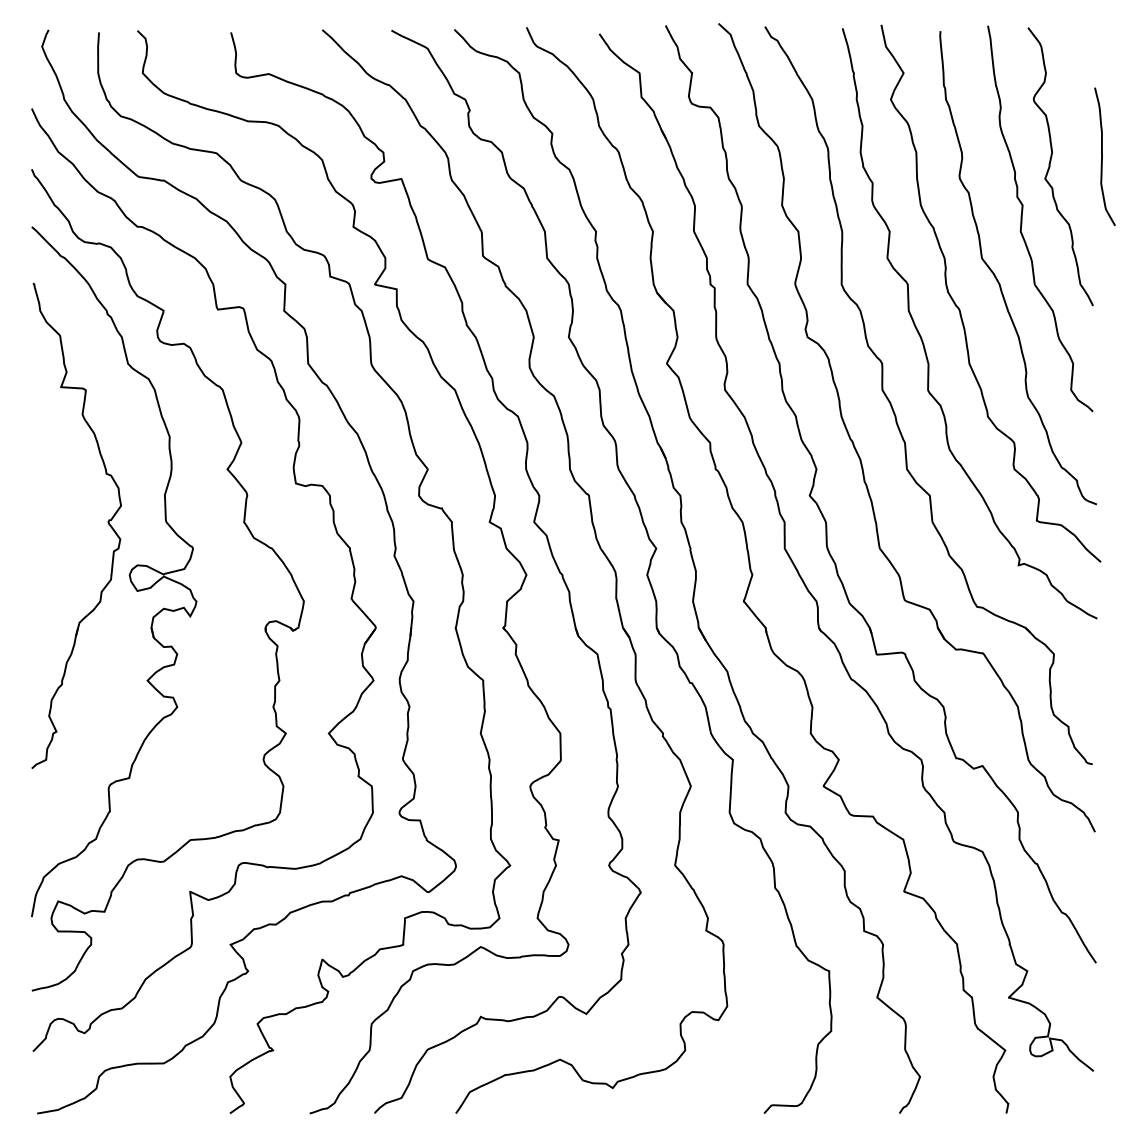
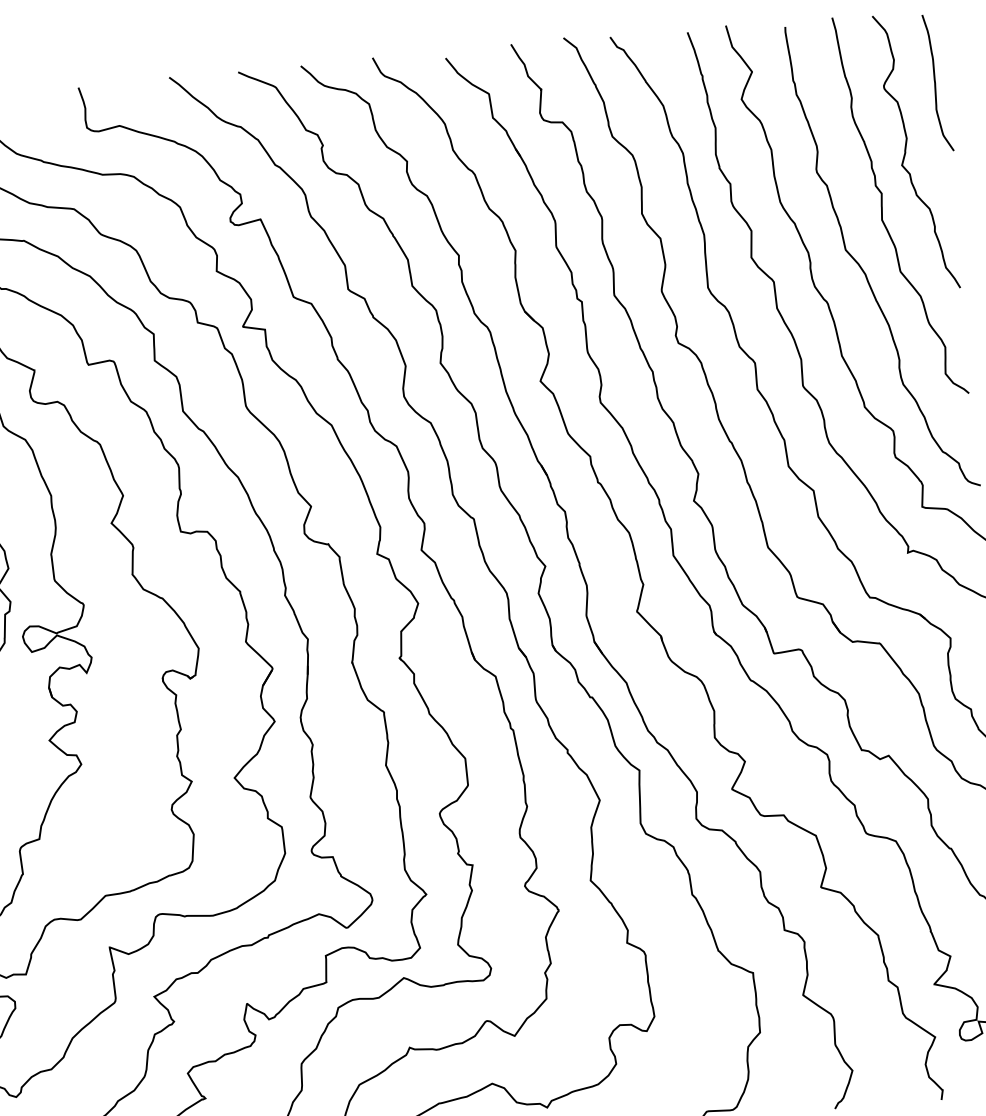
curve: (1102, 156) -> (935, 82), moved

